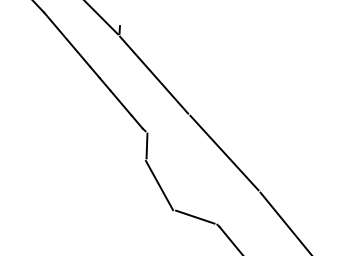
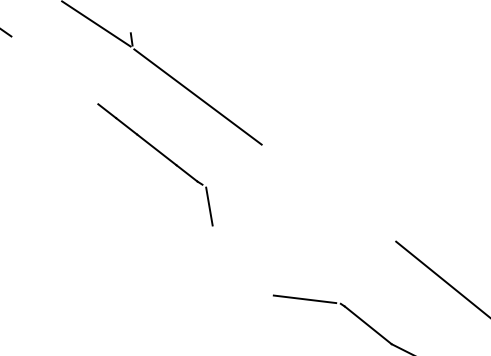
line: (67, 39) -> (55, 70), removed
line: (224, 152) -> (328, 192), removed
line: (159, 185) -> (240, 262), removed

